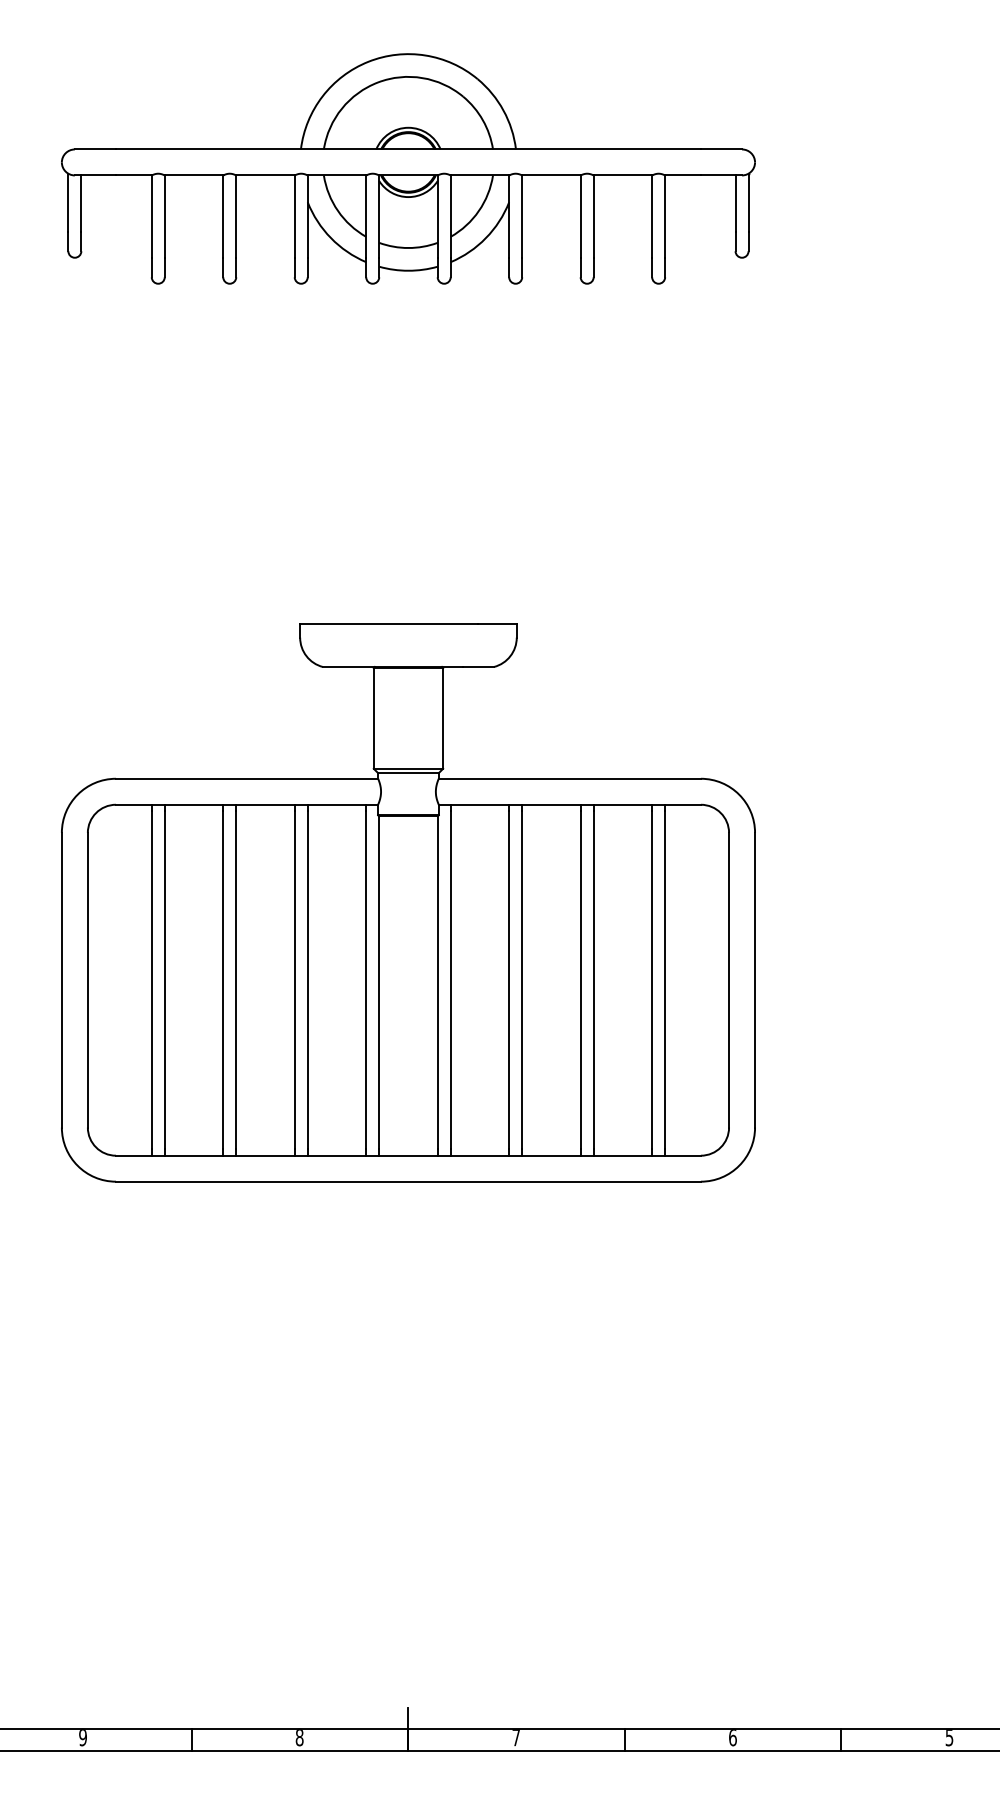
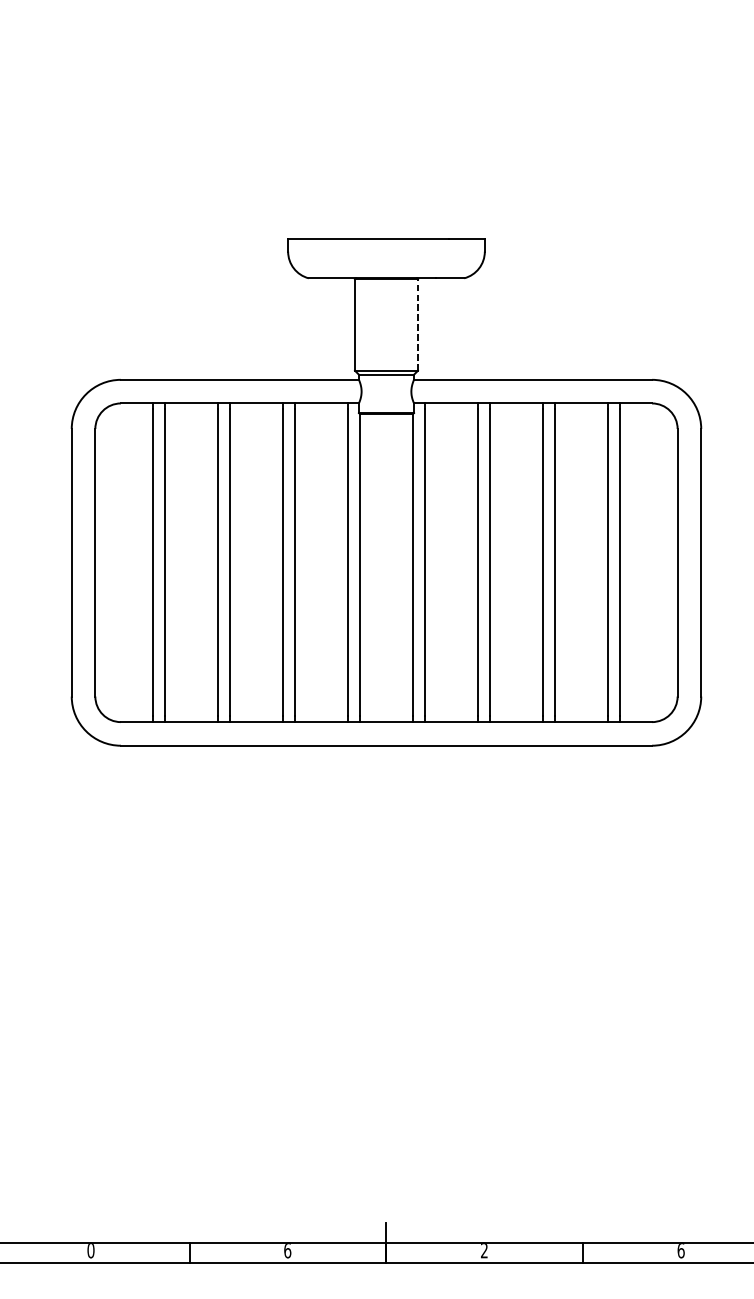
line: (443, 717) -> (418, 324), solid -> dashed
text: (82, 1738) -> (90, 1251), 9 -> 0
text: (299, 1738) -> (287, 1251), 8 -> 6
text: (515, 1738) -> (483, 1251), 7 -> 2

